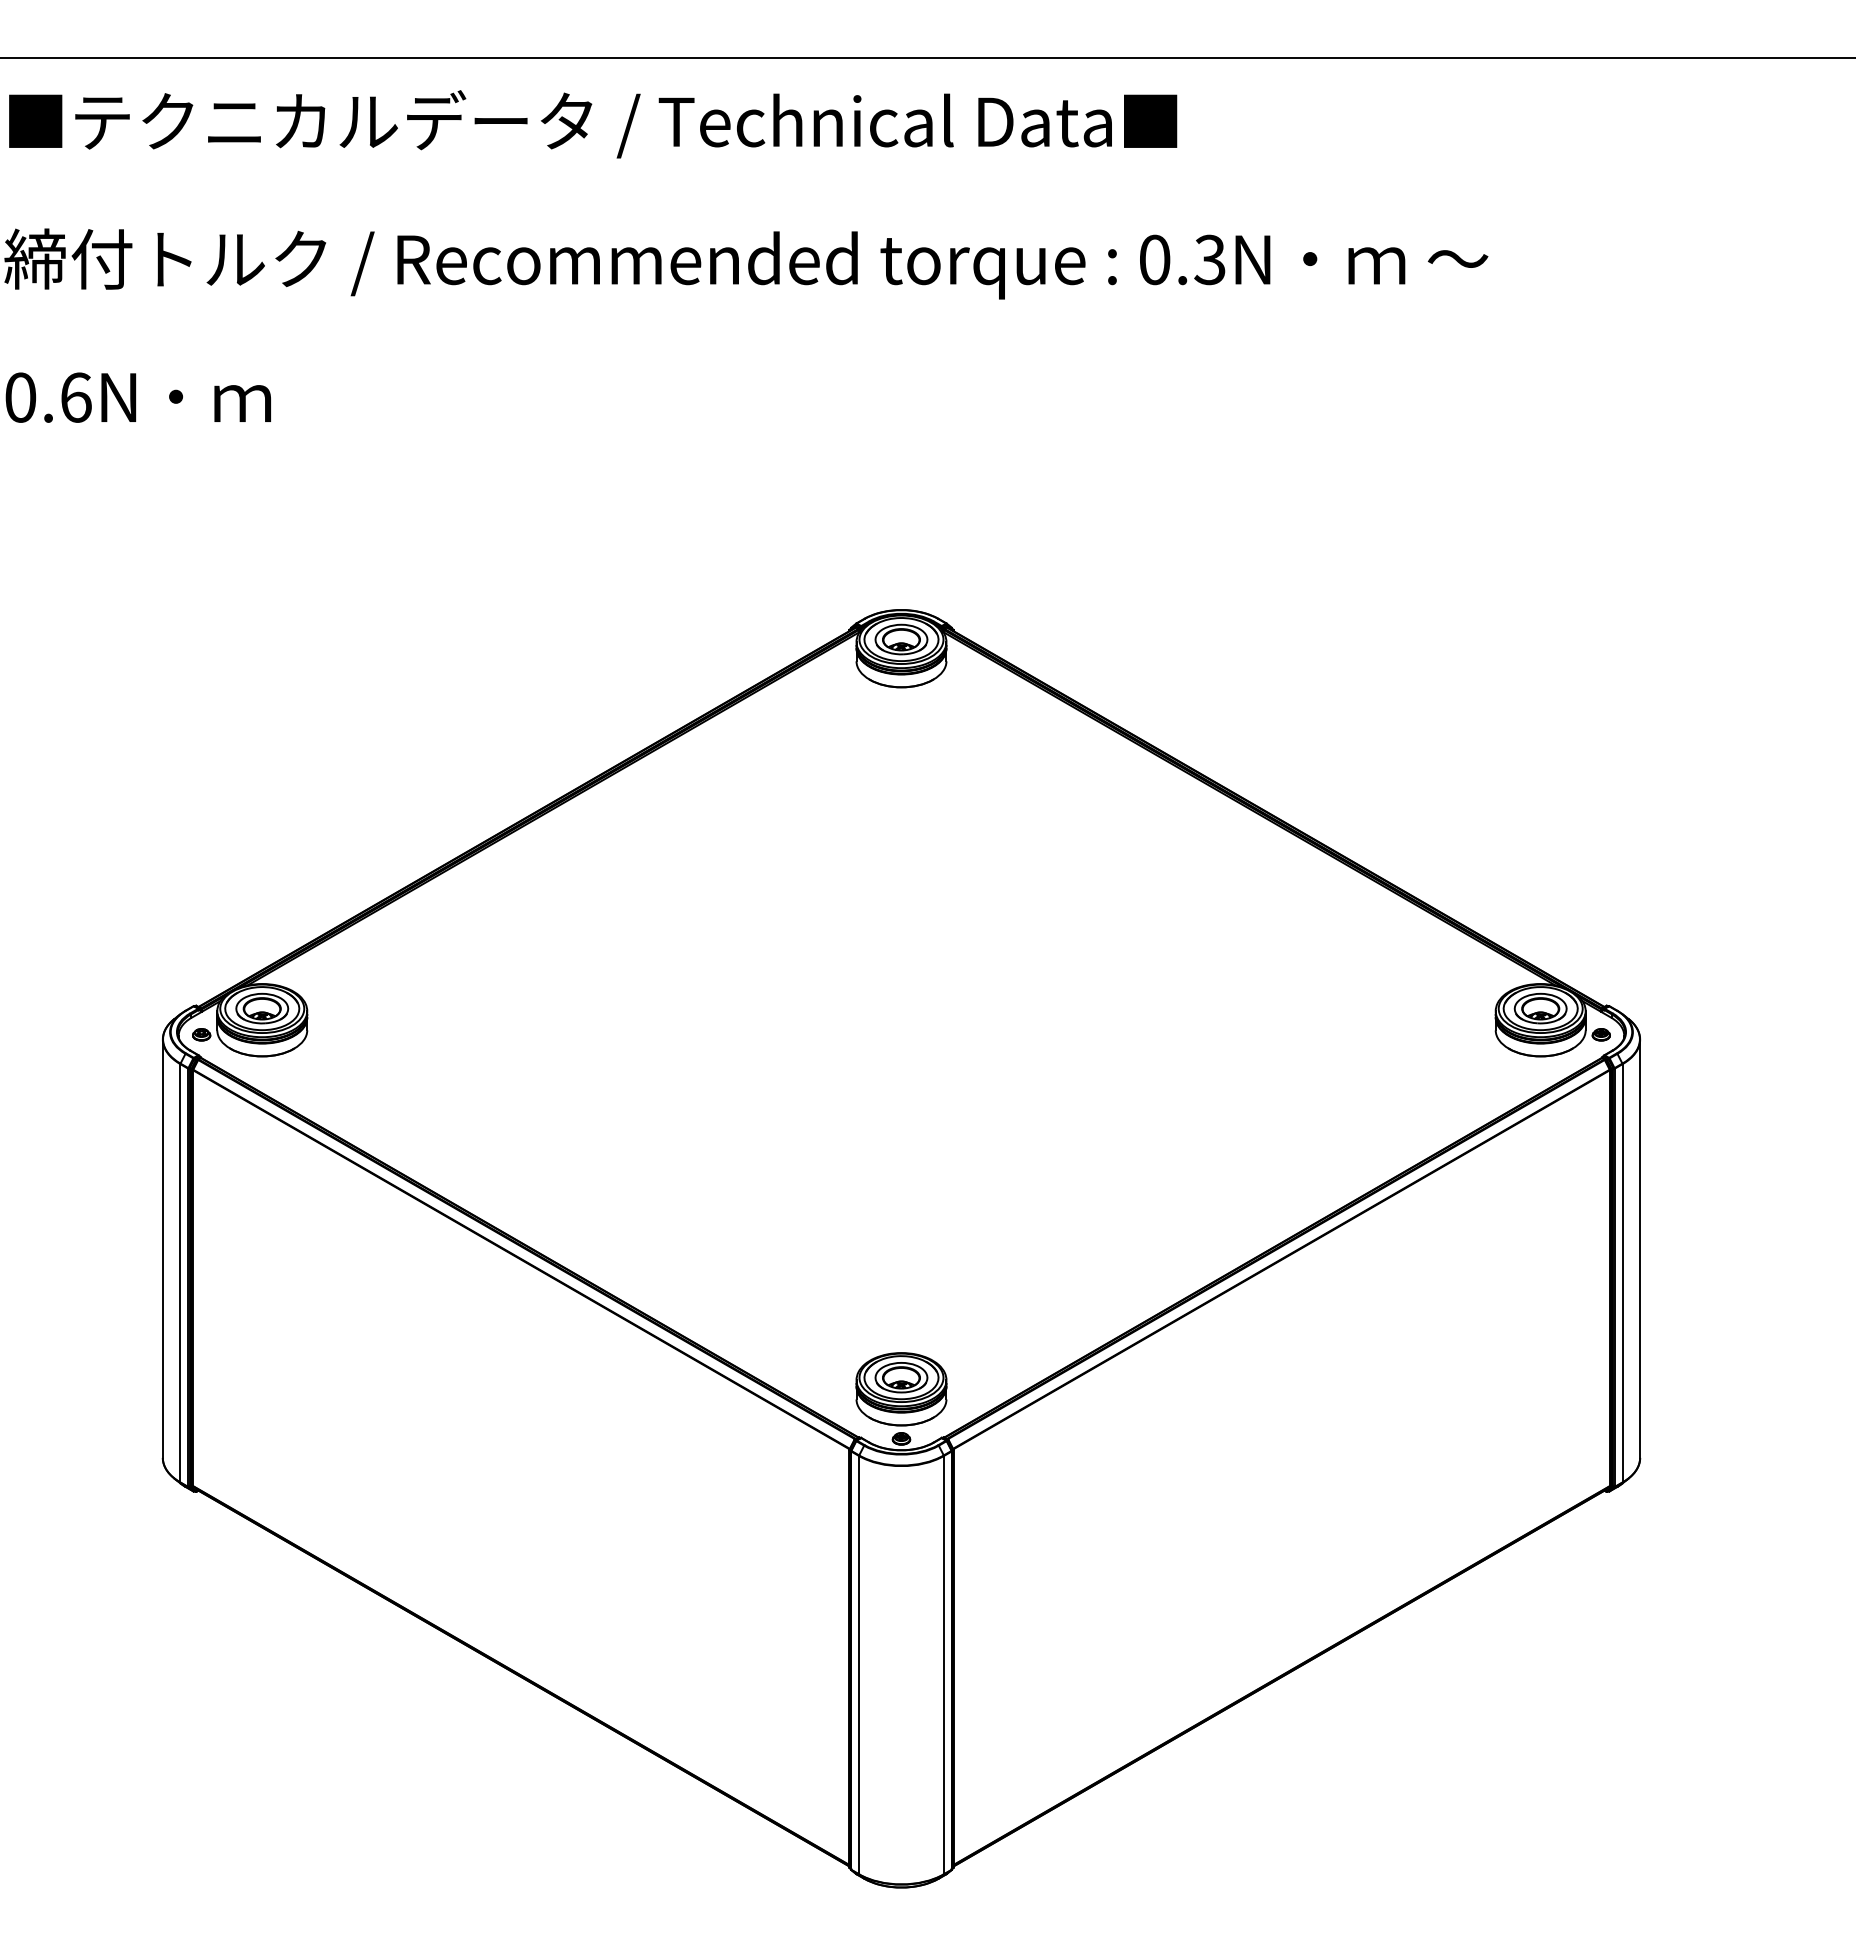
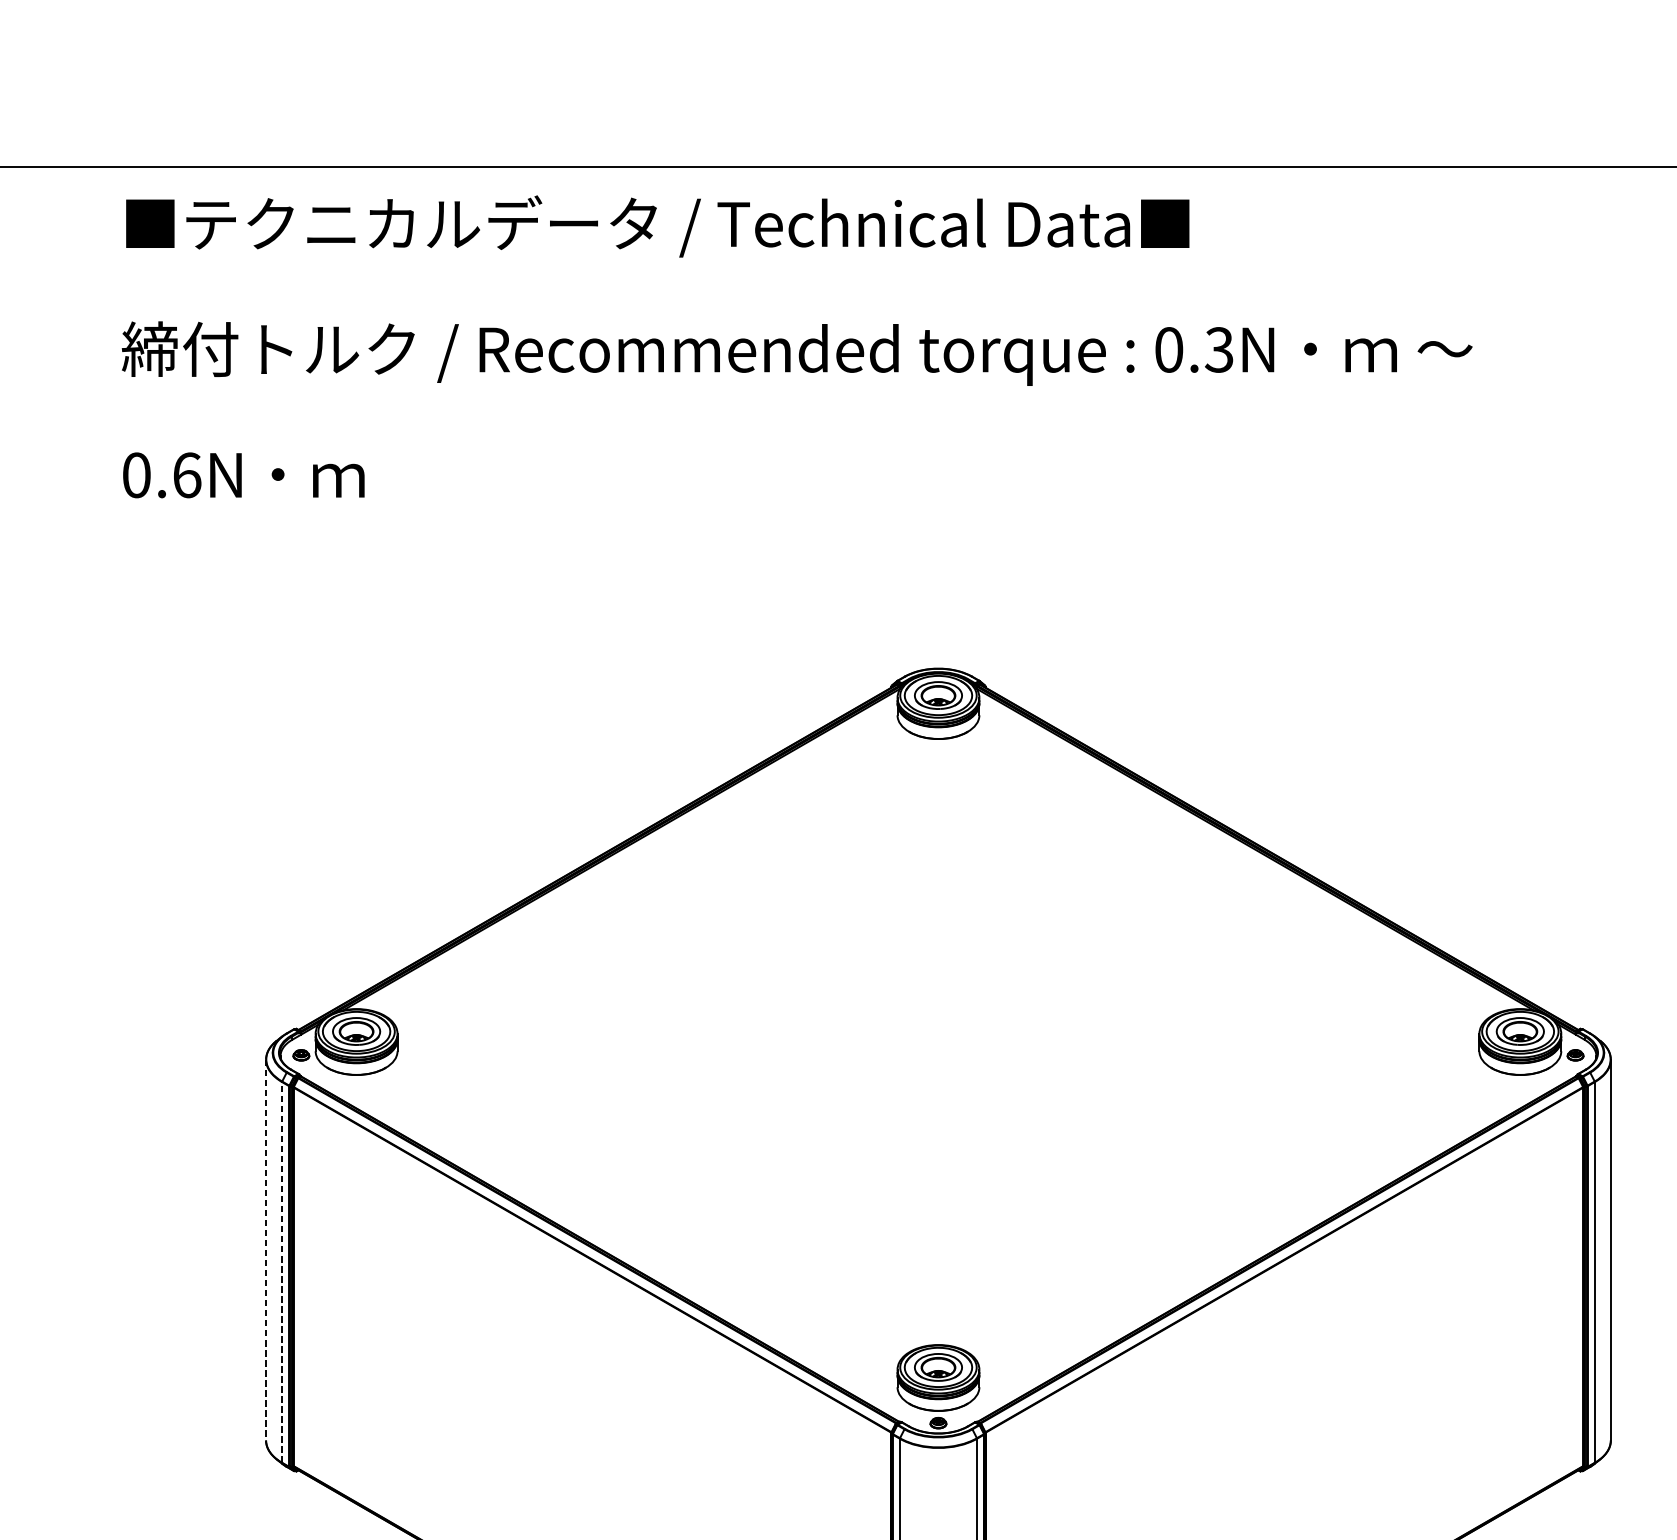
line: (162, 1249) -> (265, 1250), solid -> dashed
line: (180, 1272) -> (282, 1271), solid -> dashed

